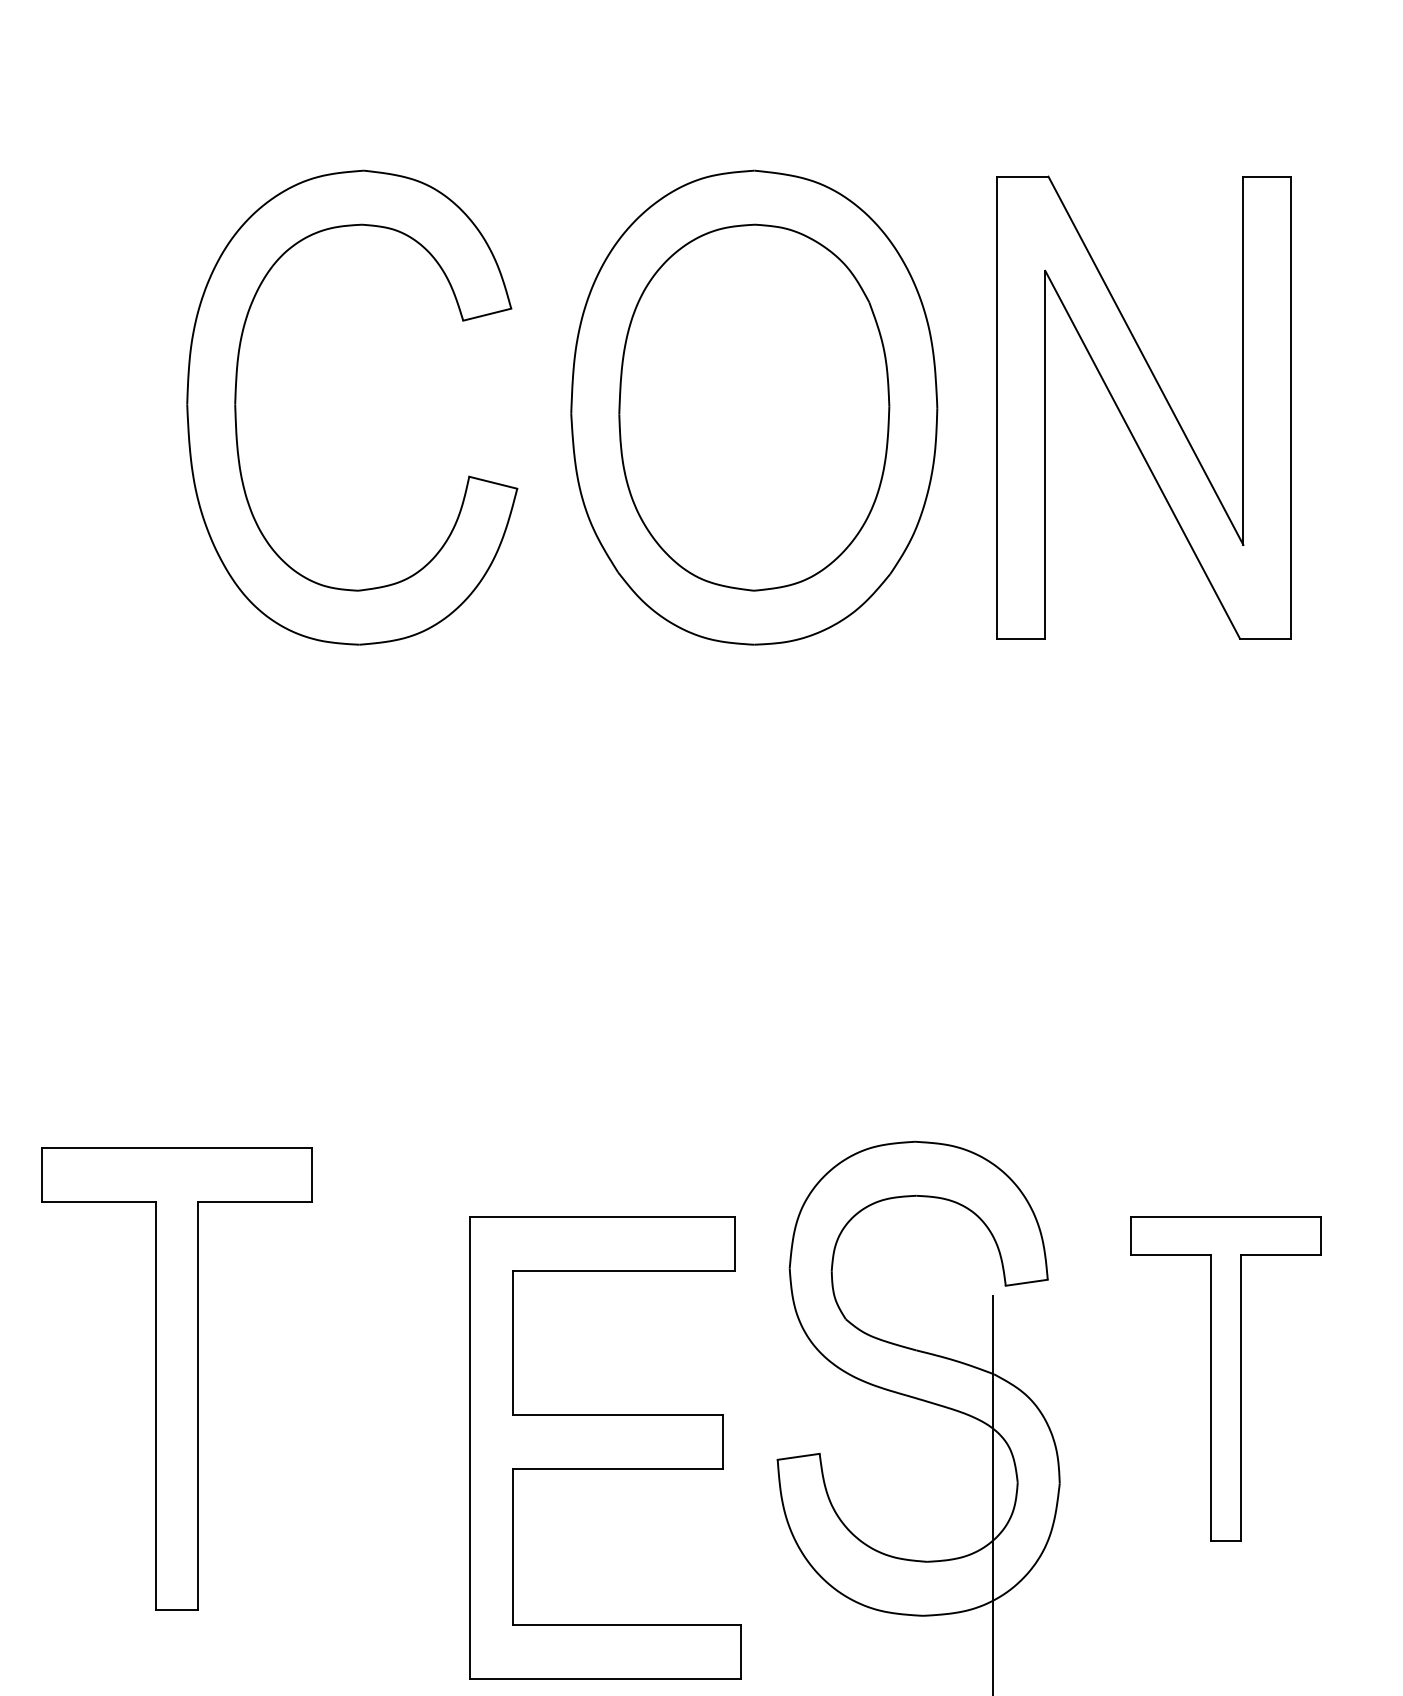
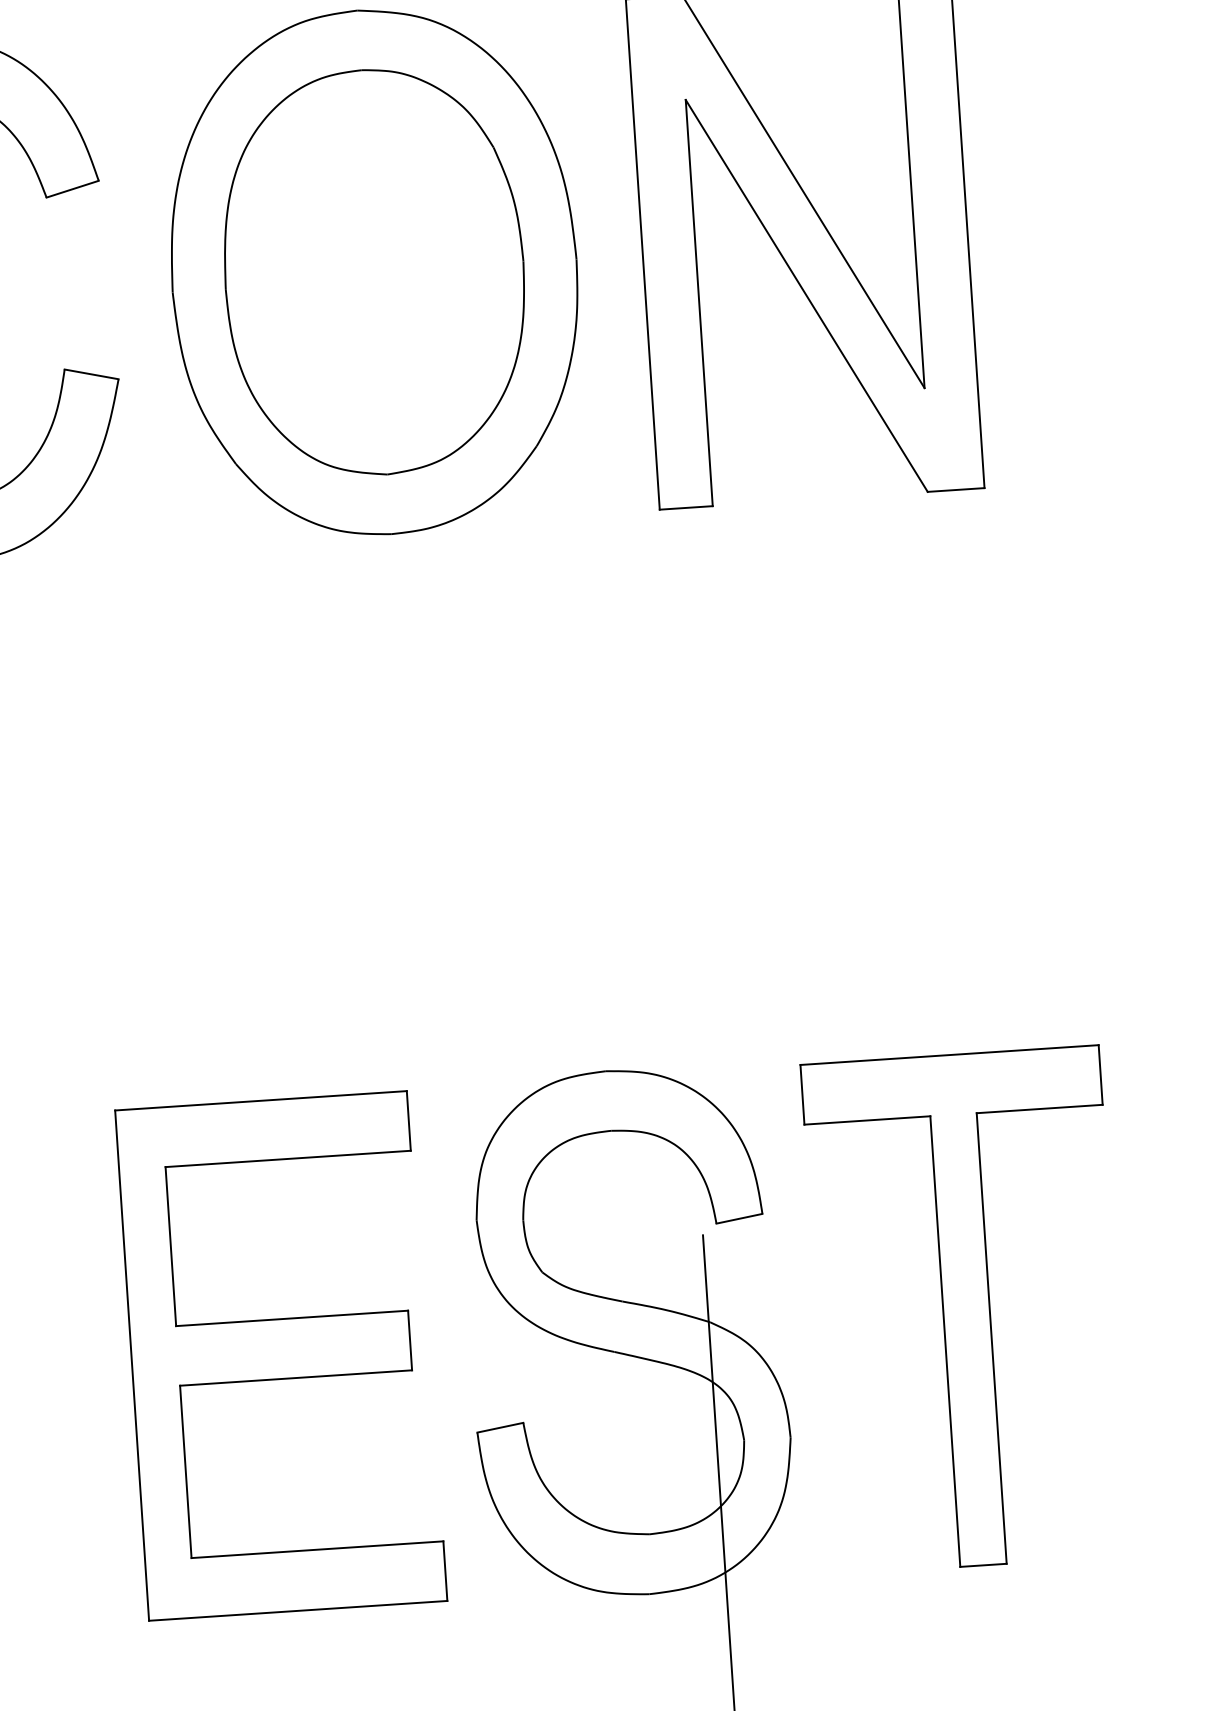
part: (1225, 1378) -> (965, 1309), size x1.43
part: (605, 1447) -> (281, 1355), moved

